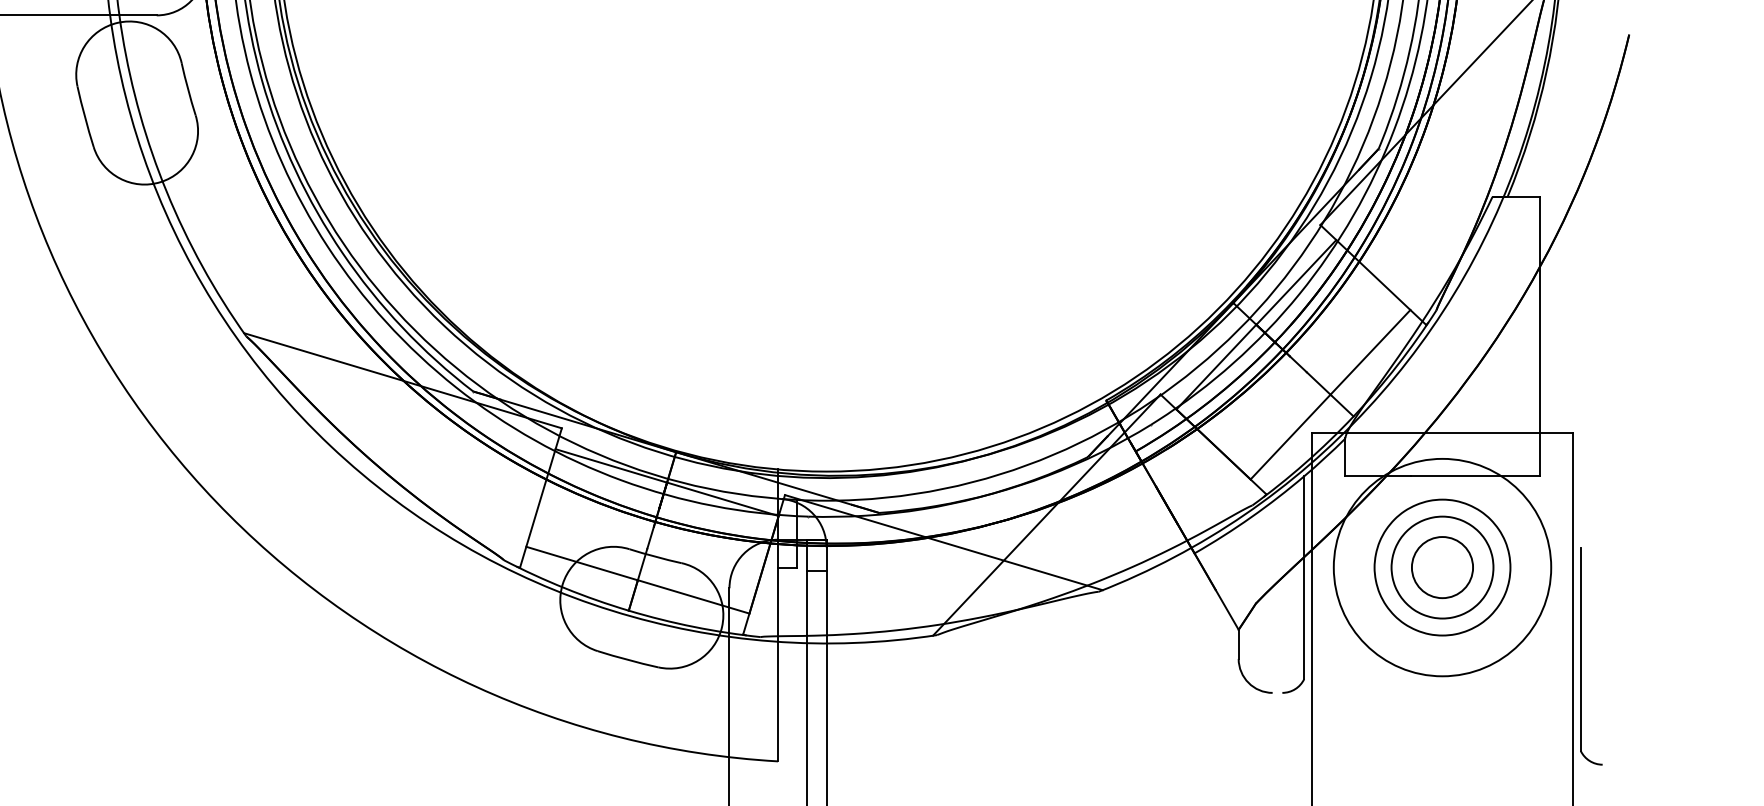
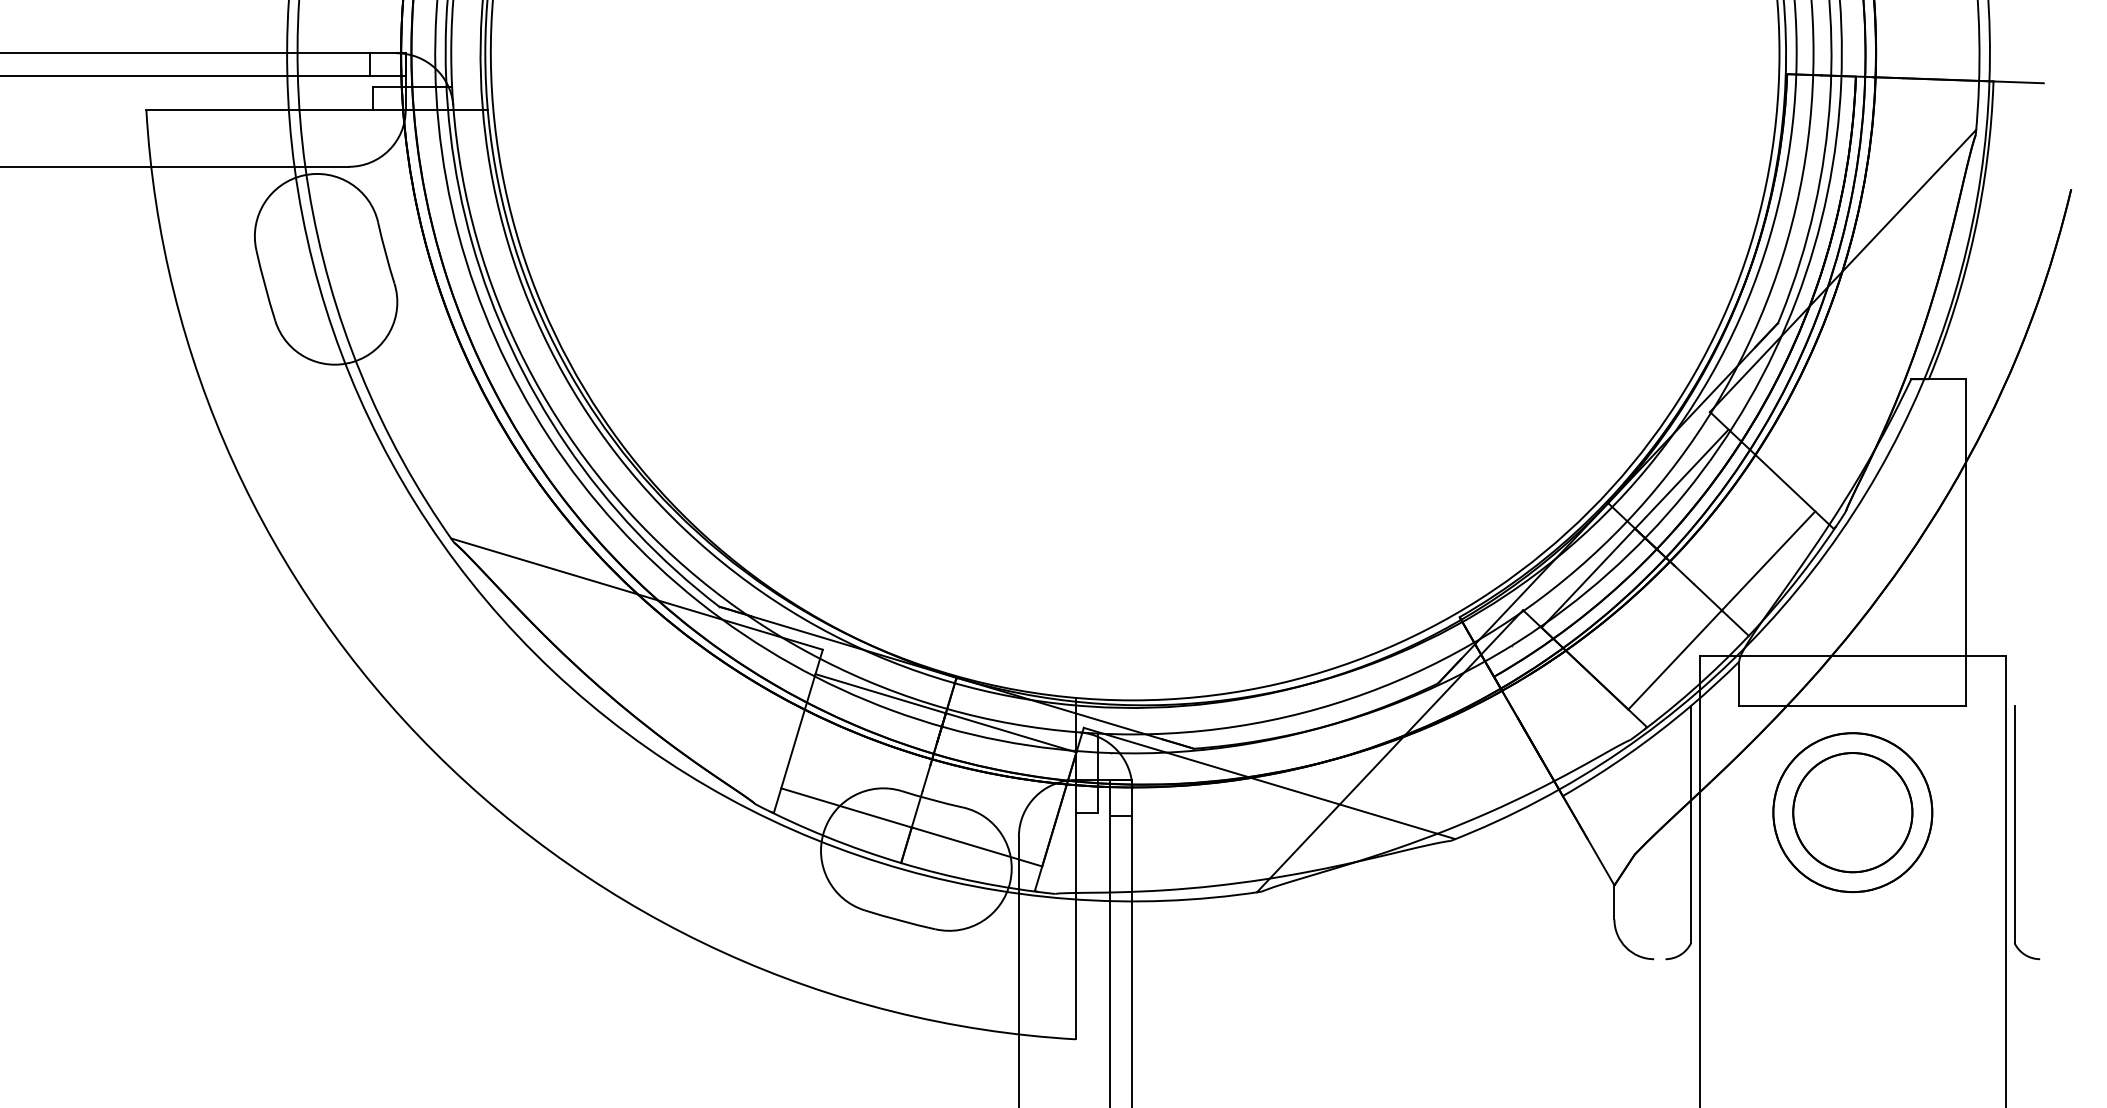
circle: (1442, 567) -> (1852, 812), size x0.62
circle: (1442, 567) -> (1852, 812), size x1.67
part: (1581, 656) -> (2015, 832), moved

